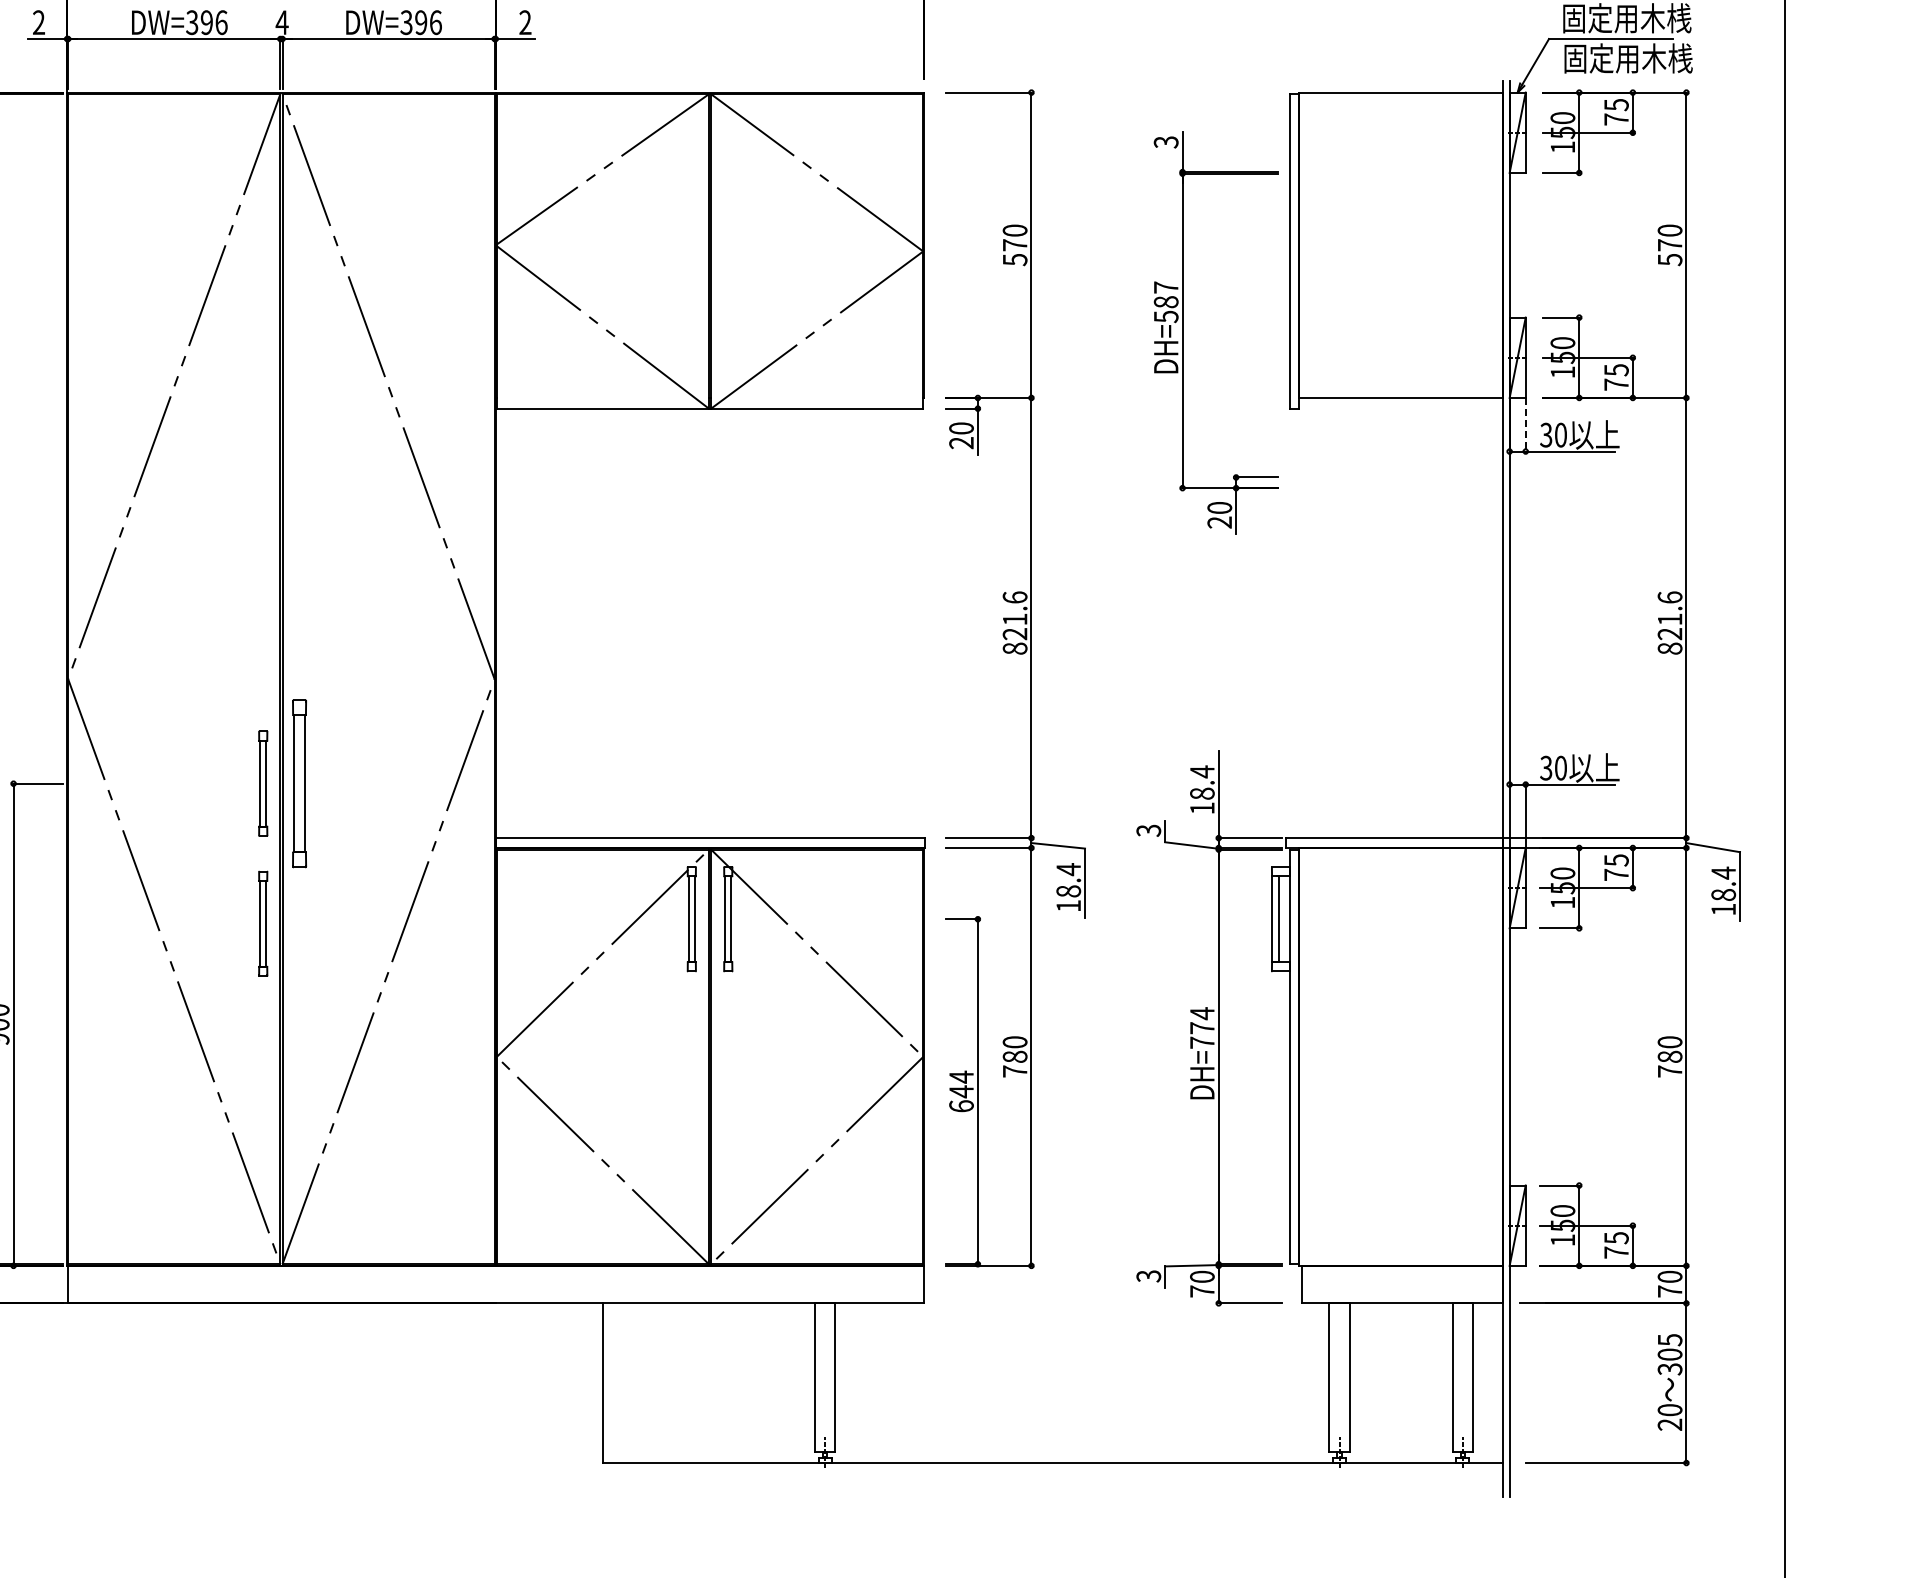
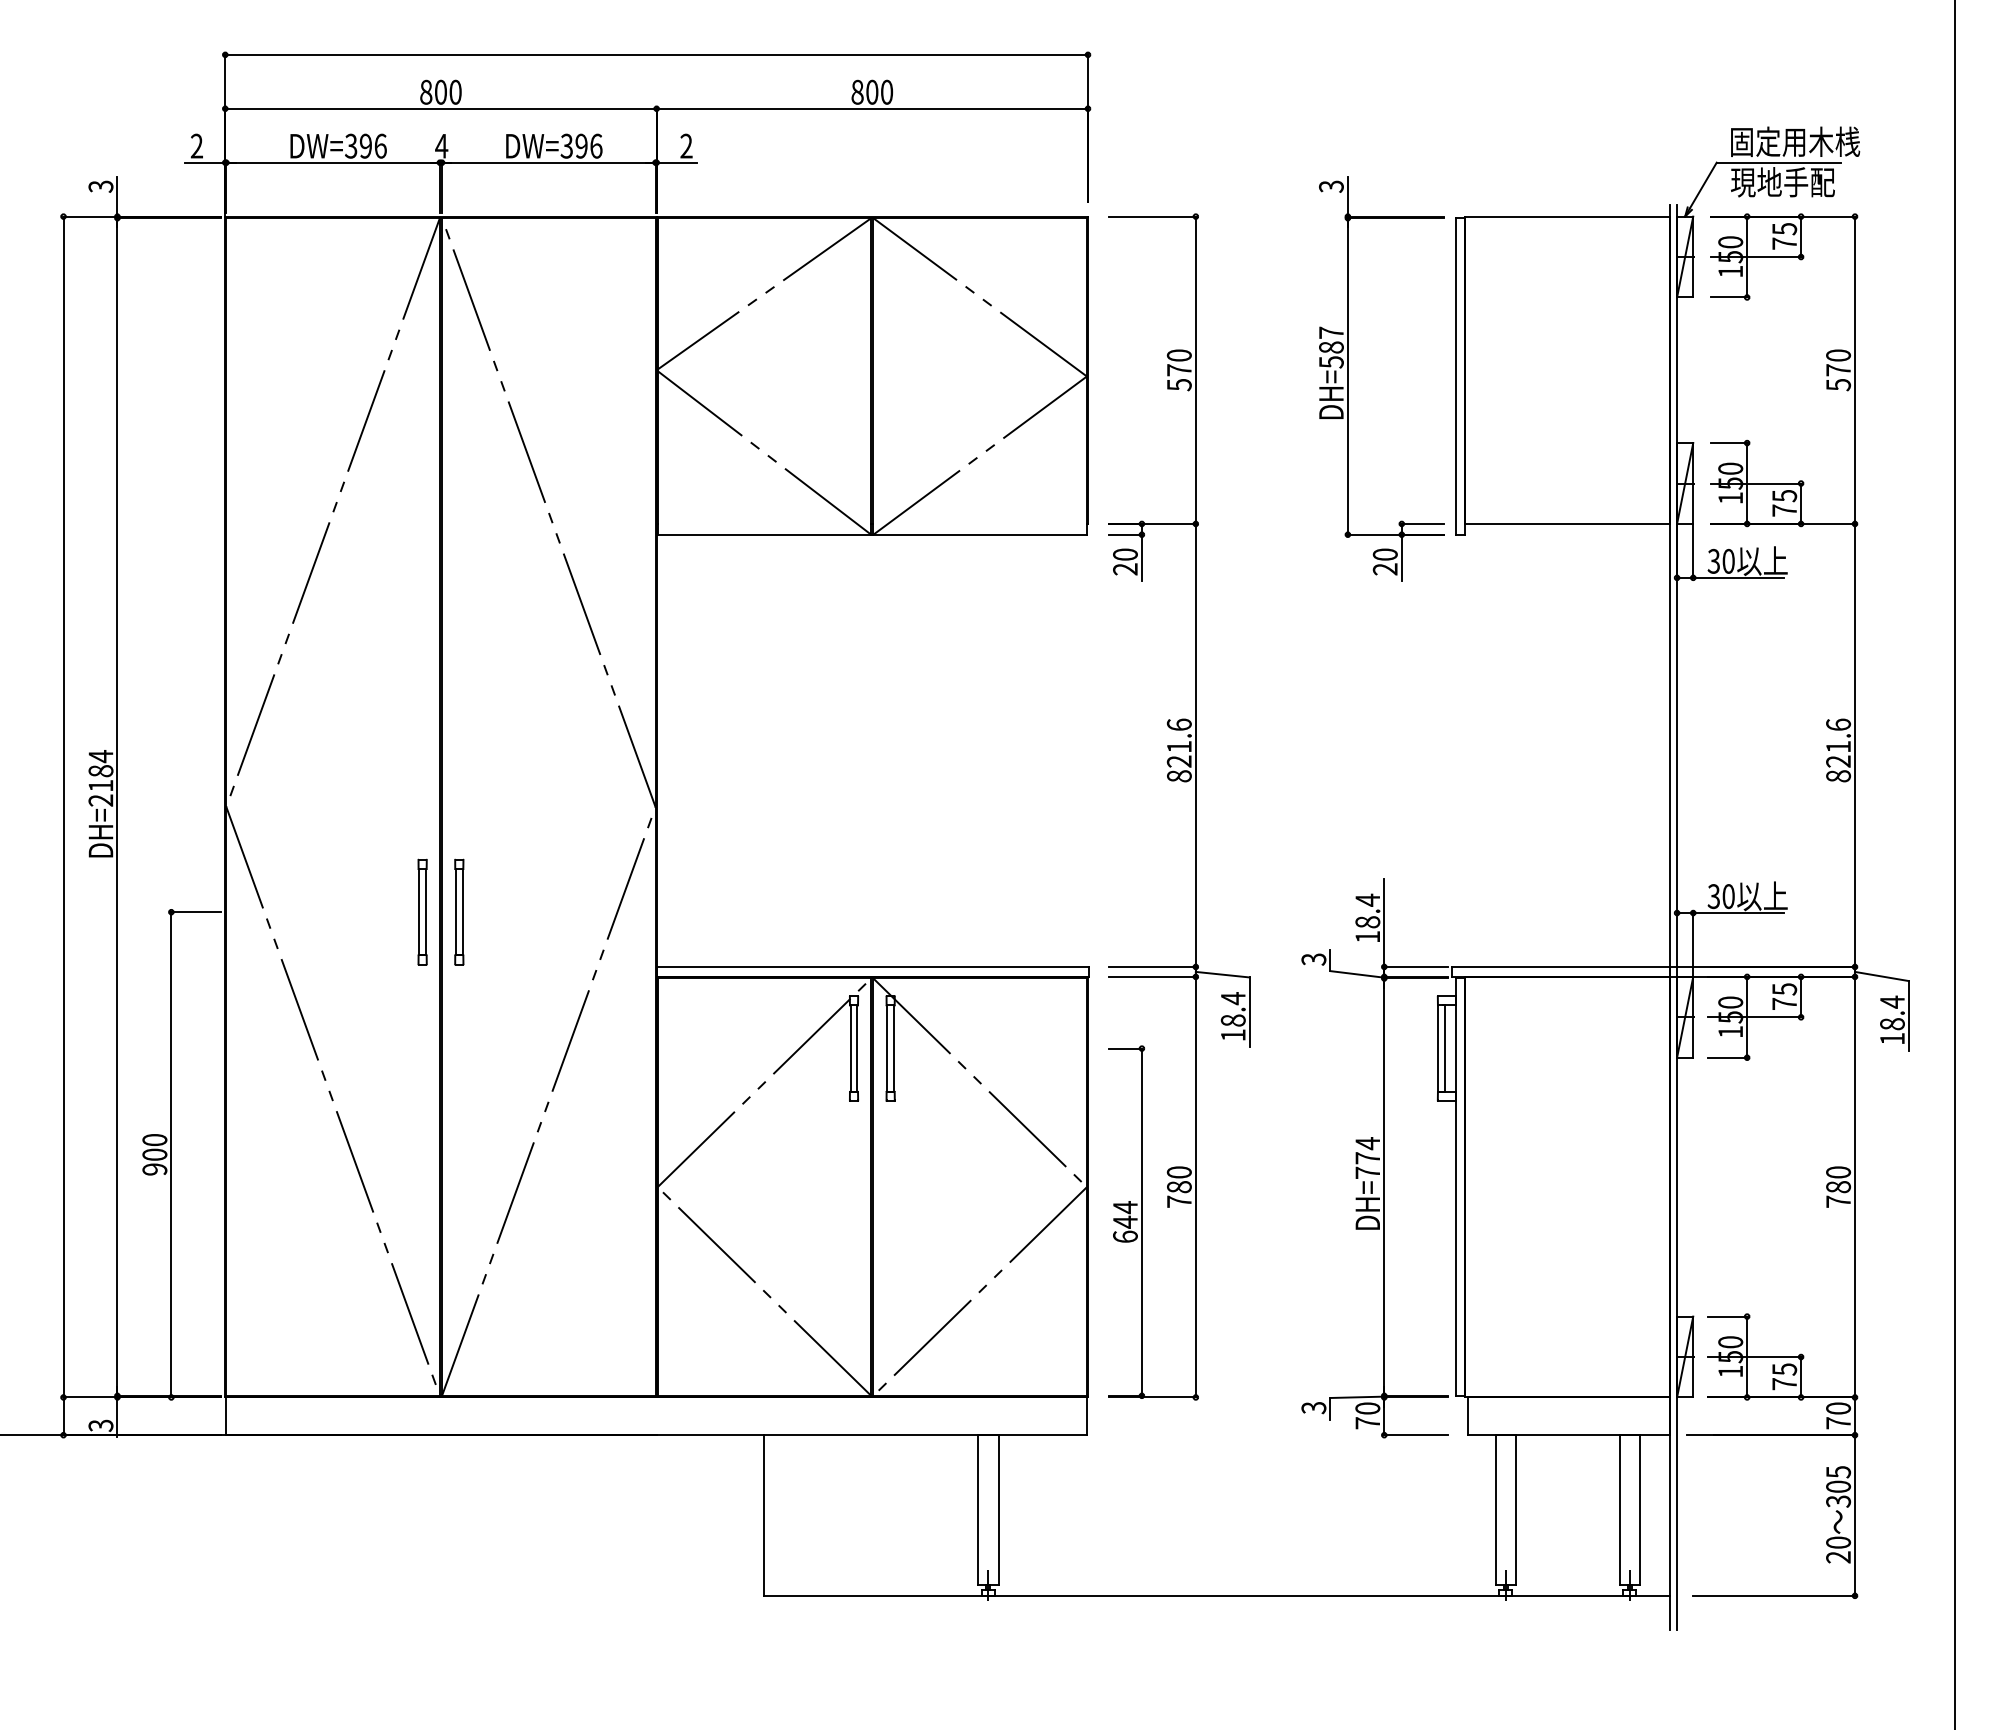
text: (1628, 58) -> (1796, 182), 固定用木桟 -> 現地手配
part: (1183, 332) -> (1348, 378), moved
line: (1525, 425) -> (1693, 551), dashed -> solid
part: (299, 783) -> (459, 911), size x0.62
part: (263, 923) -> (422, 1052), removed

